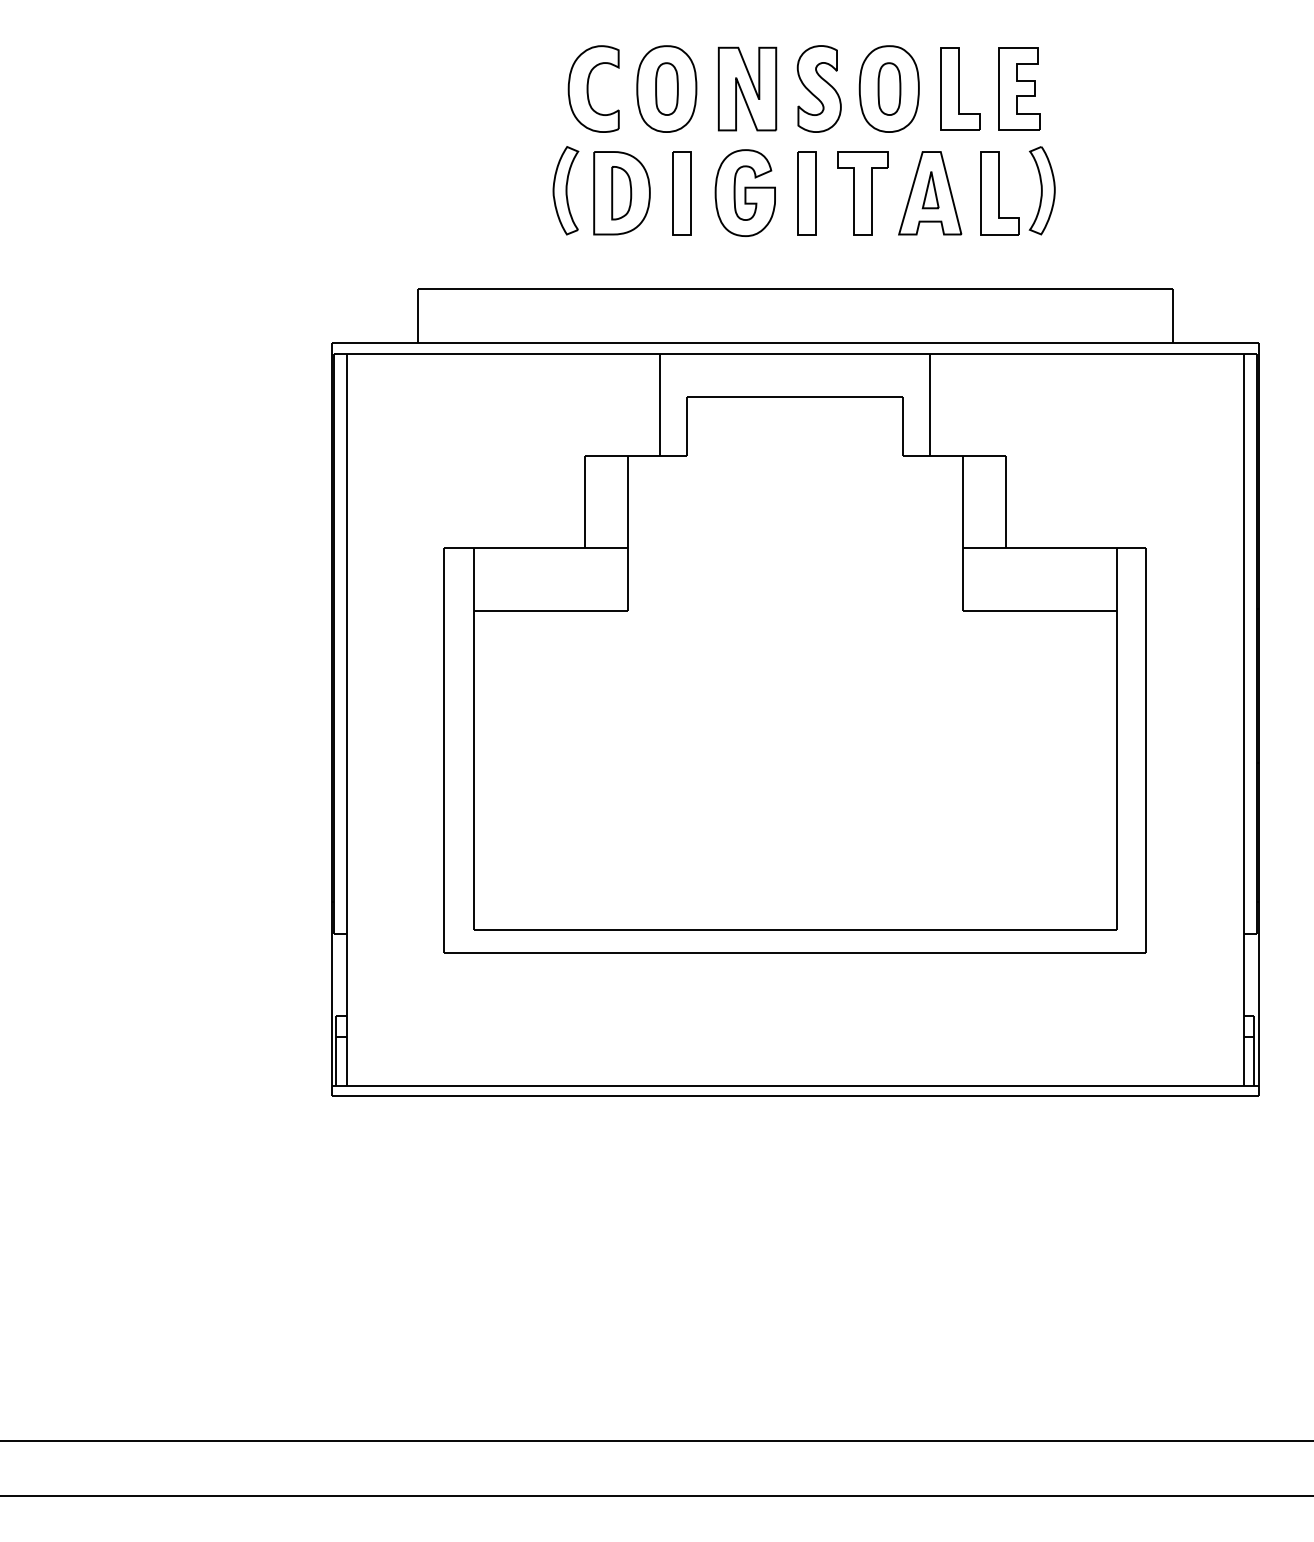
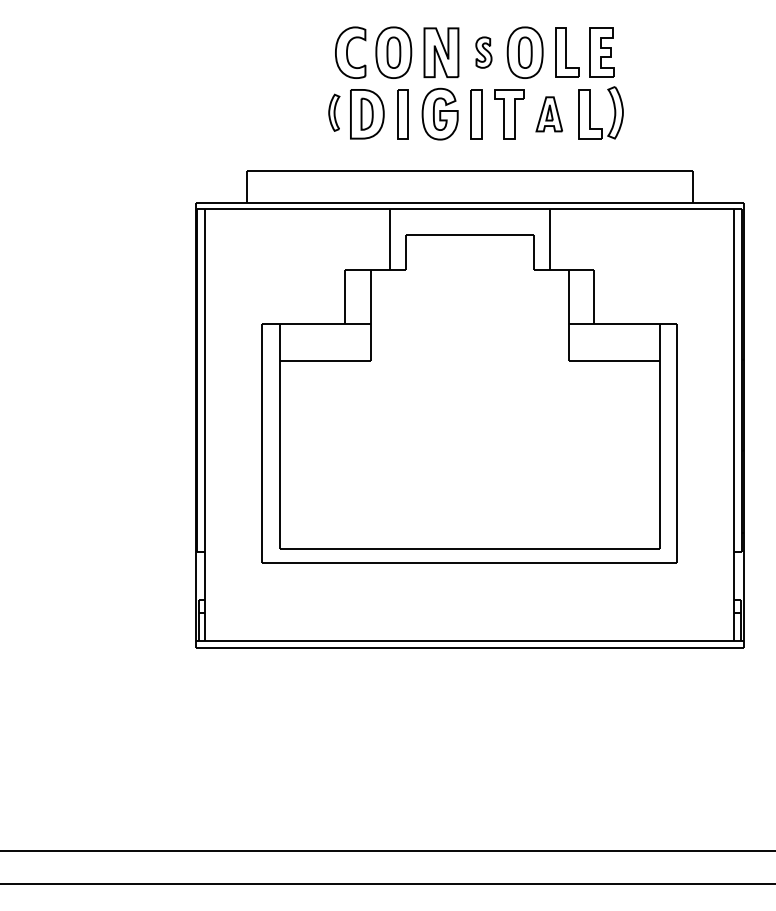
part: (818, 88) -> (483, 52), size x0.6
part: (566, 190) -> (334, 112), size x0.7
part: (930, 193) -> (549, 114), size x0.7

